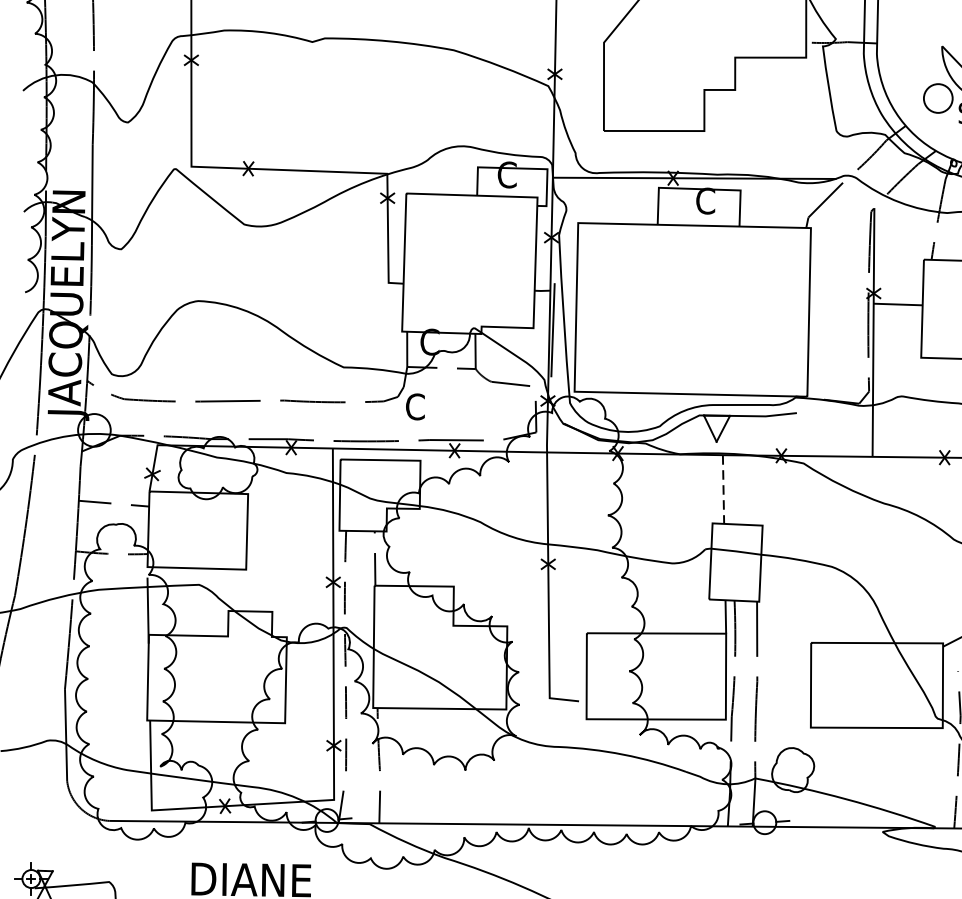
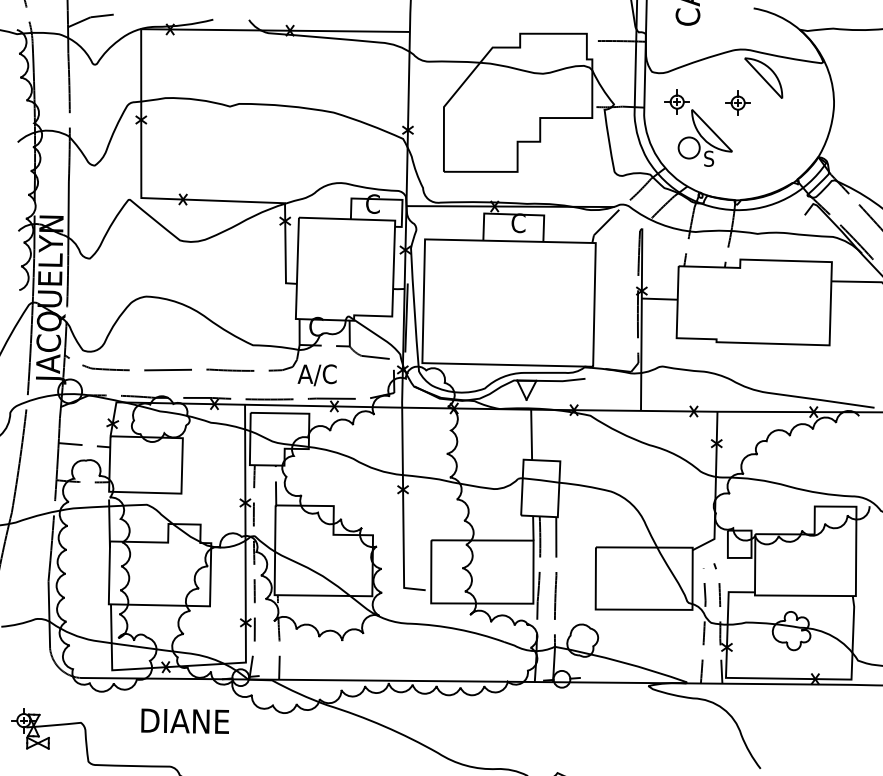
part: (920, 35) -> (676, 101), added
text: (430, 408) -> (316, 375), C -> A/C
line: (723, 490) -> (531, 435), dashed -> solid

